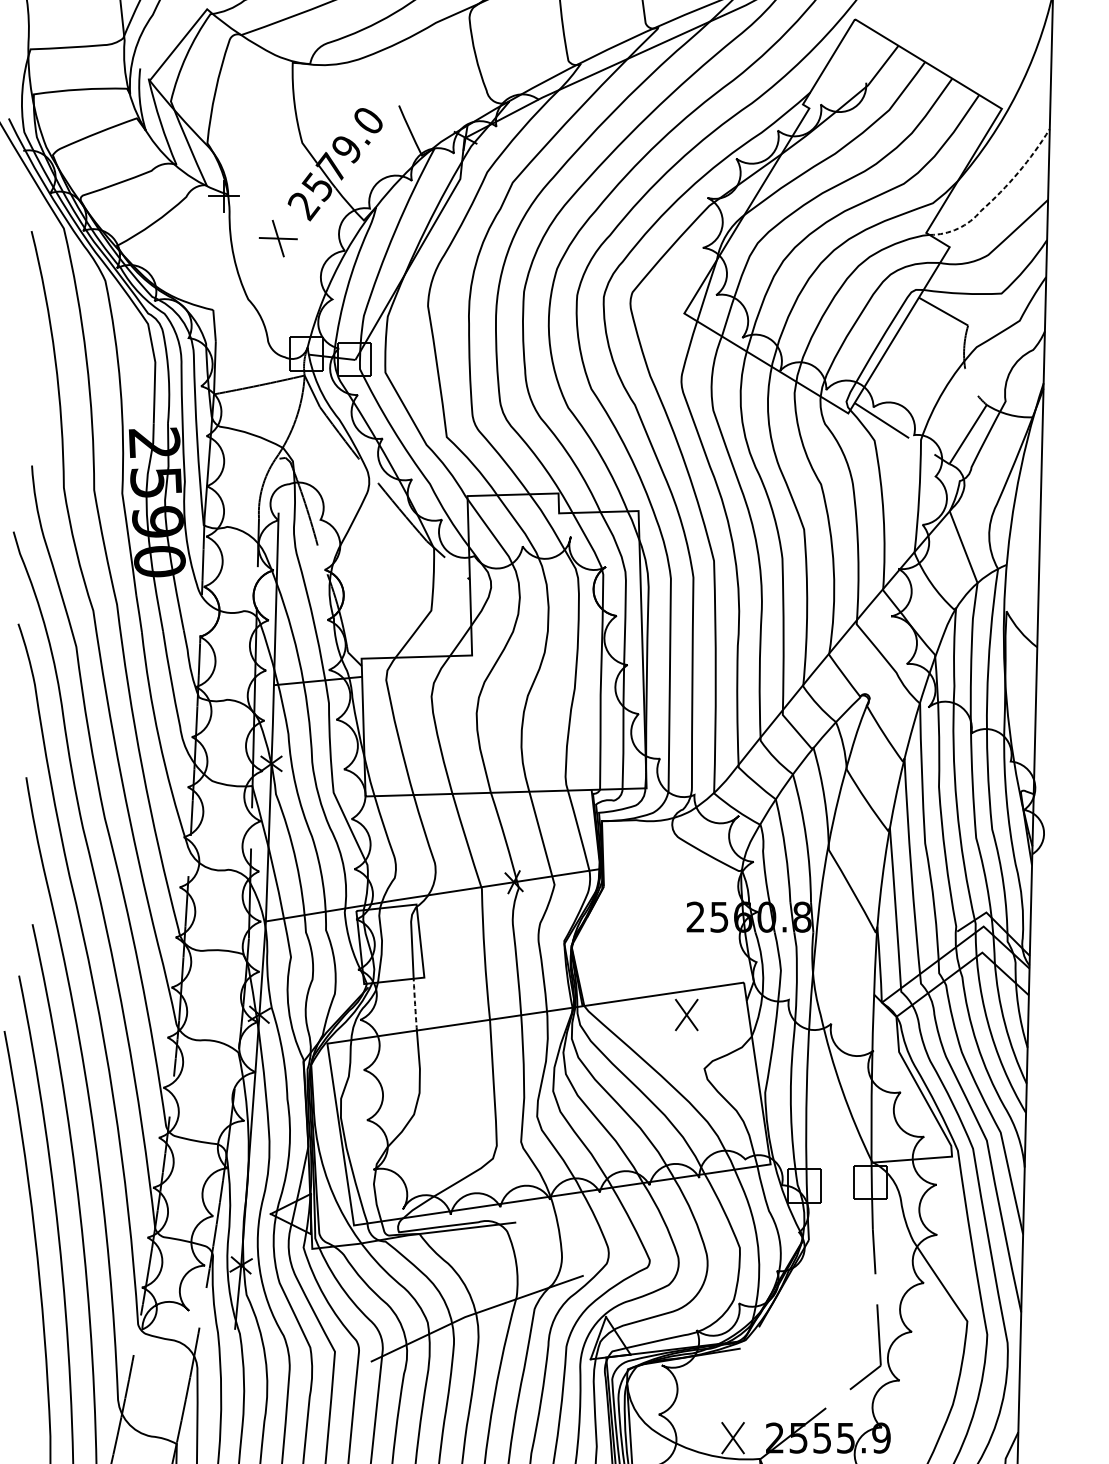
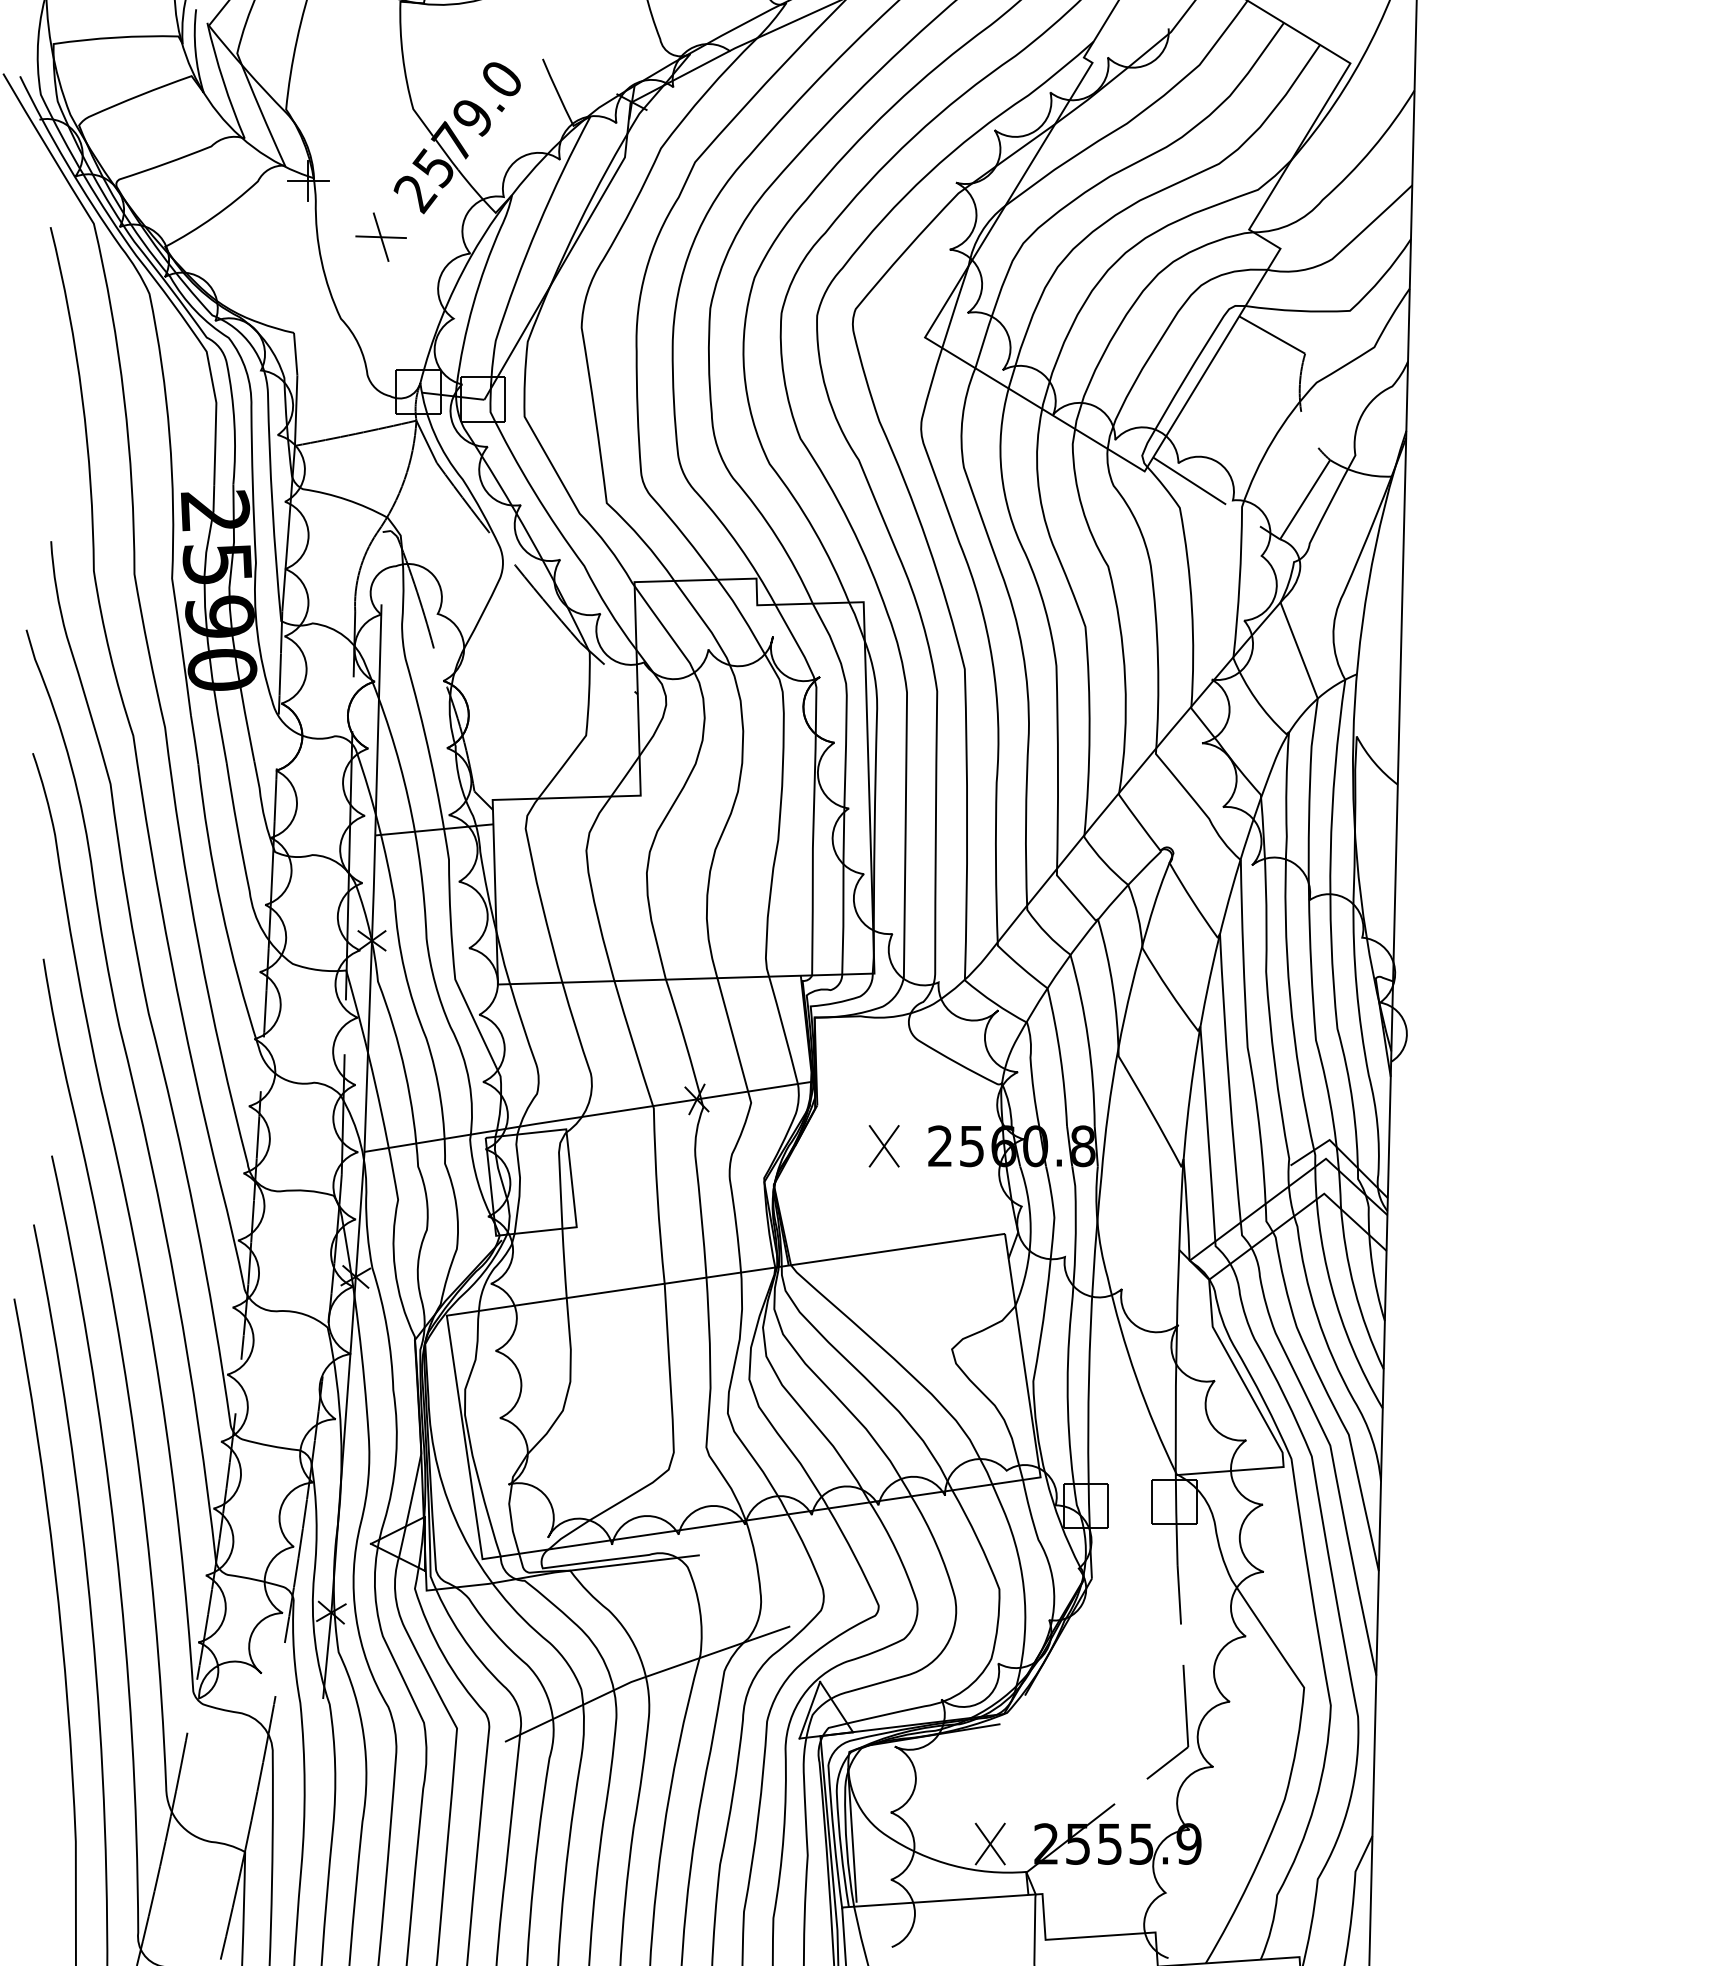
line: (995, 197) -> (1342, 181), dashed -> solid
line: (415, 1004) -> (564, 1263), dashed -> solid
part: (686, 1015) -> (883, 1146), moved

